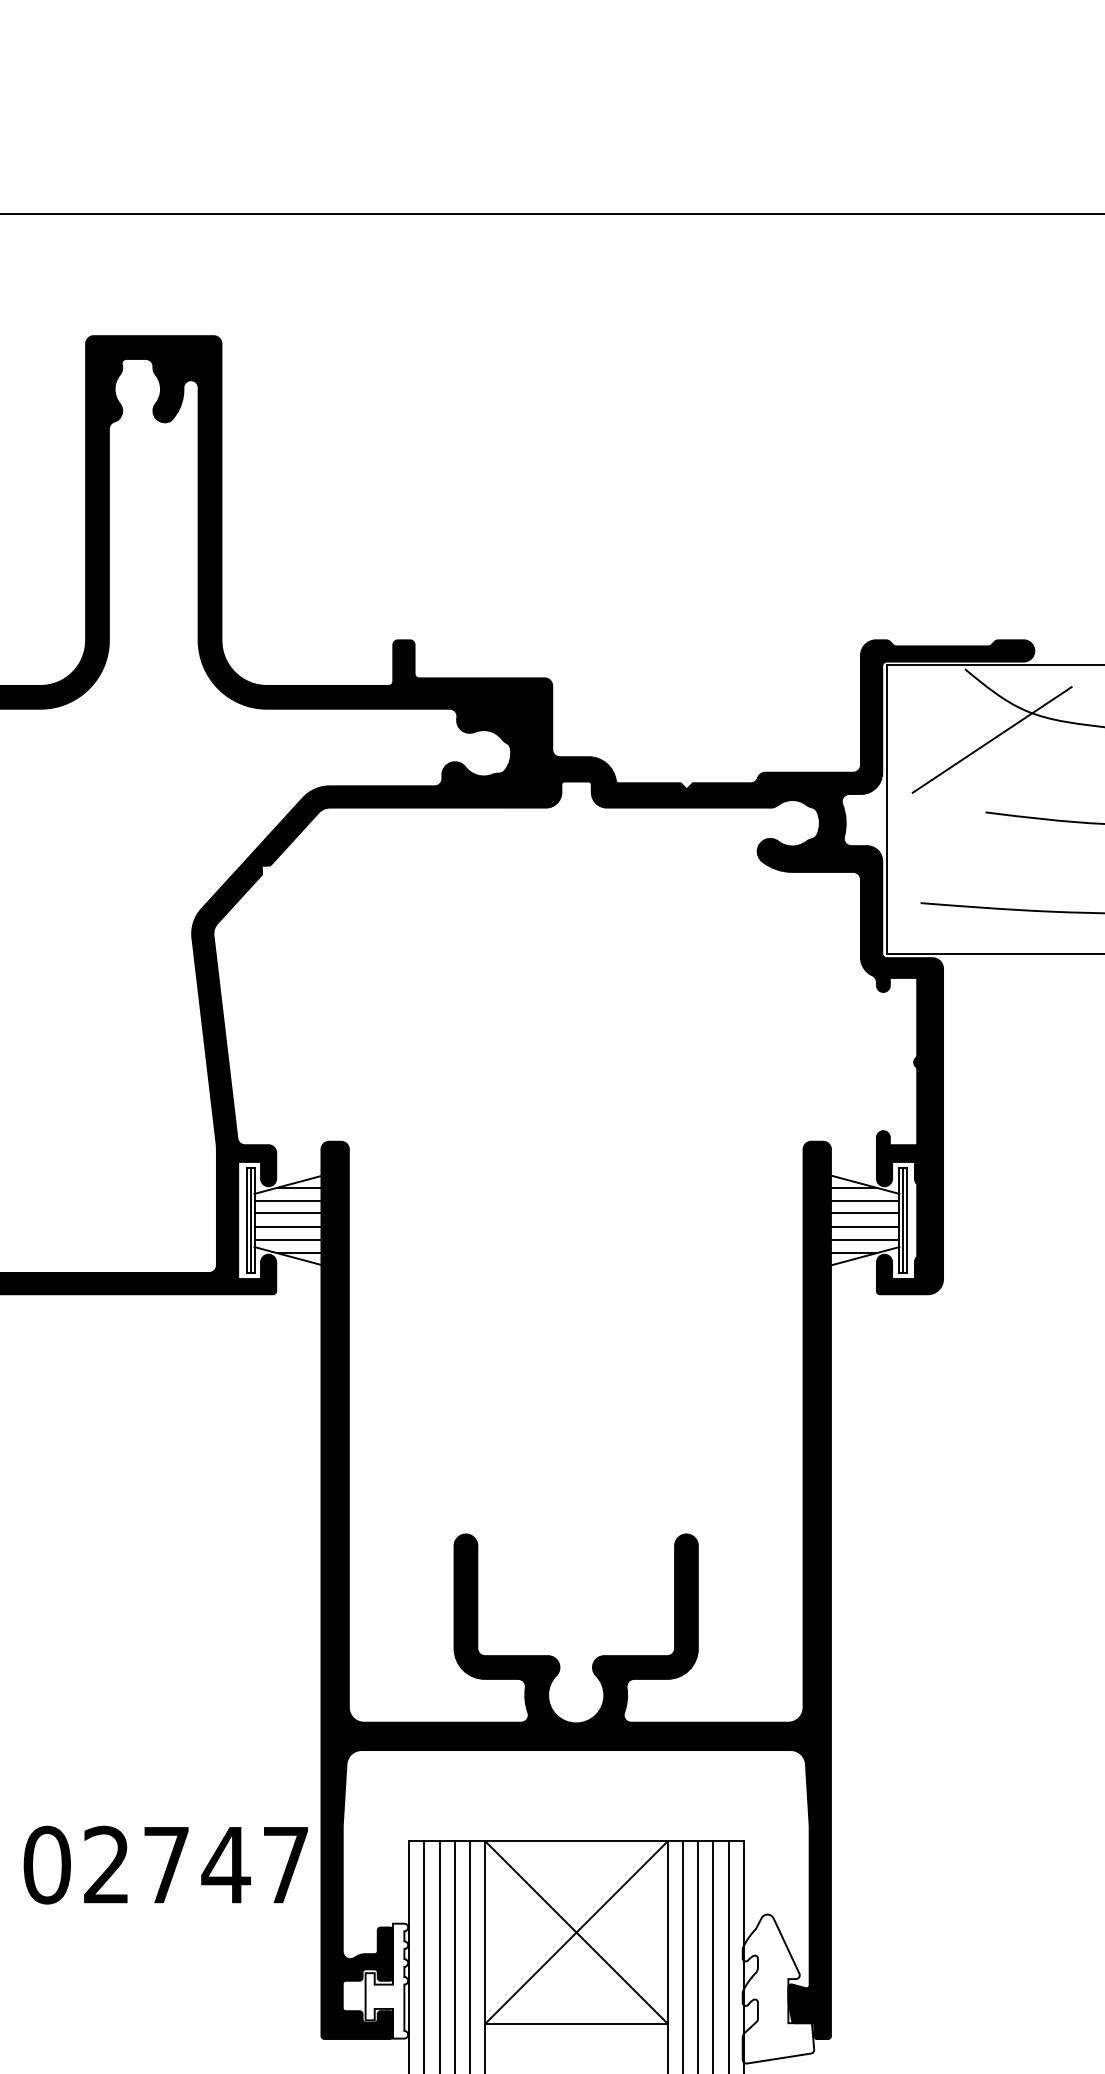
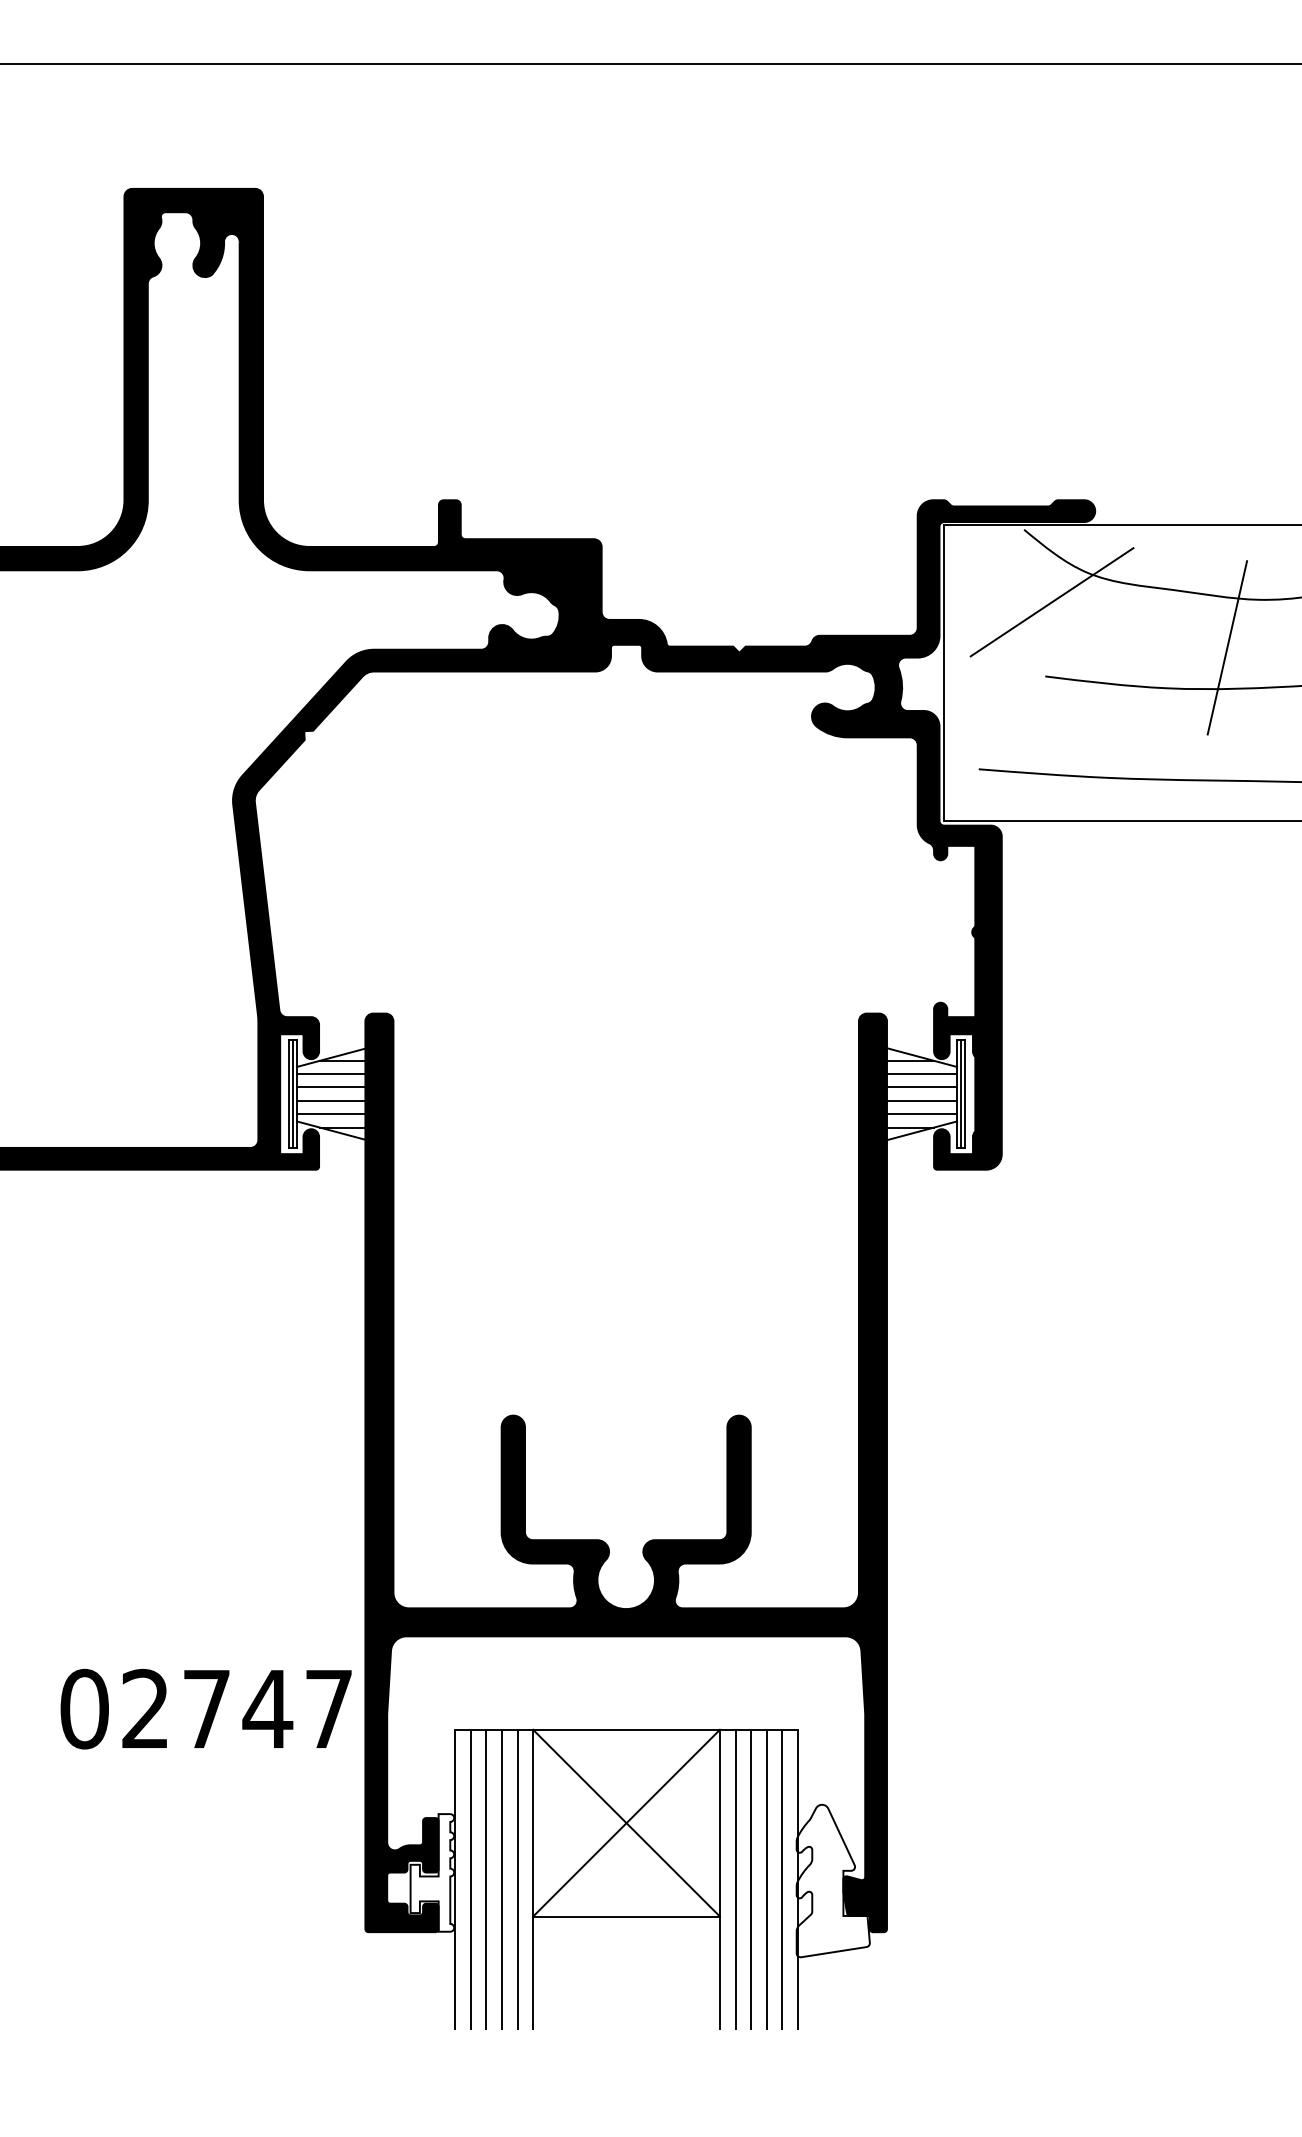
text: (165, 1864) -> (205, 1708), moved

